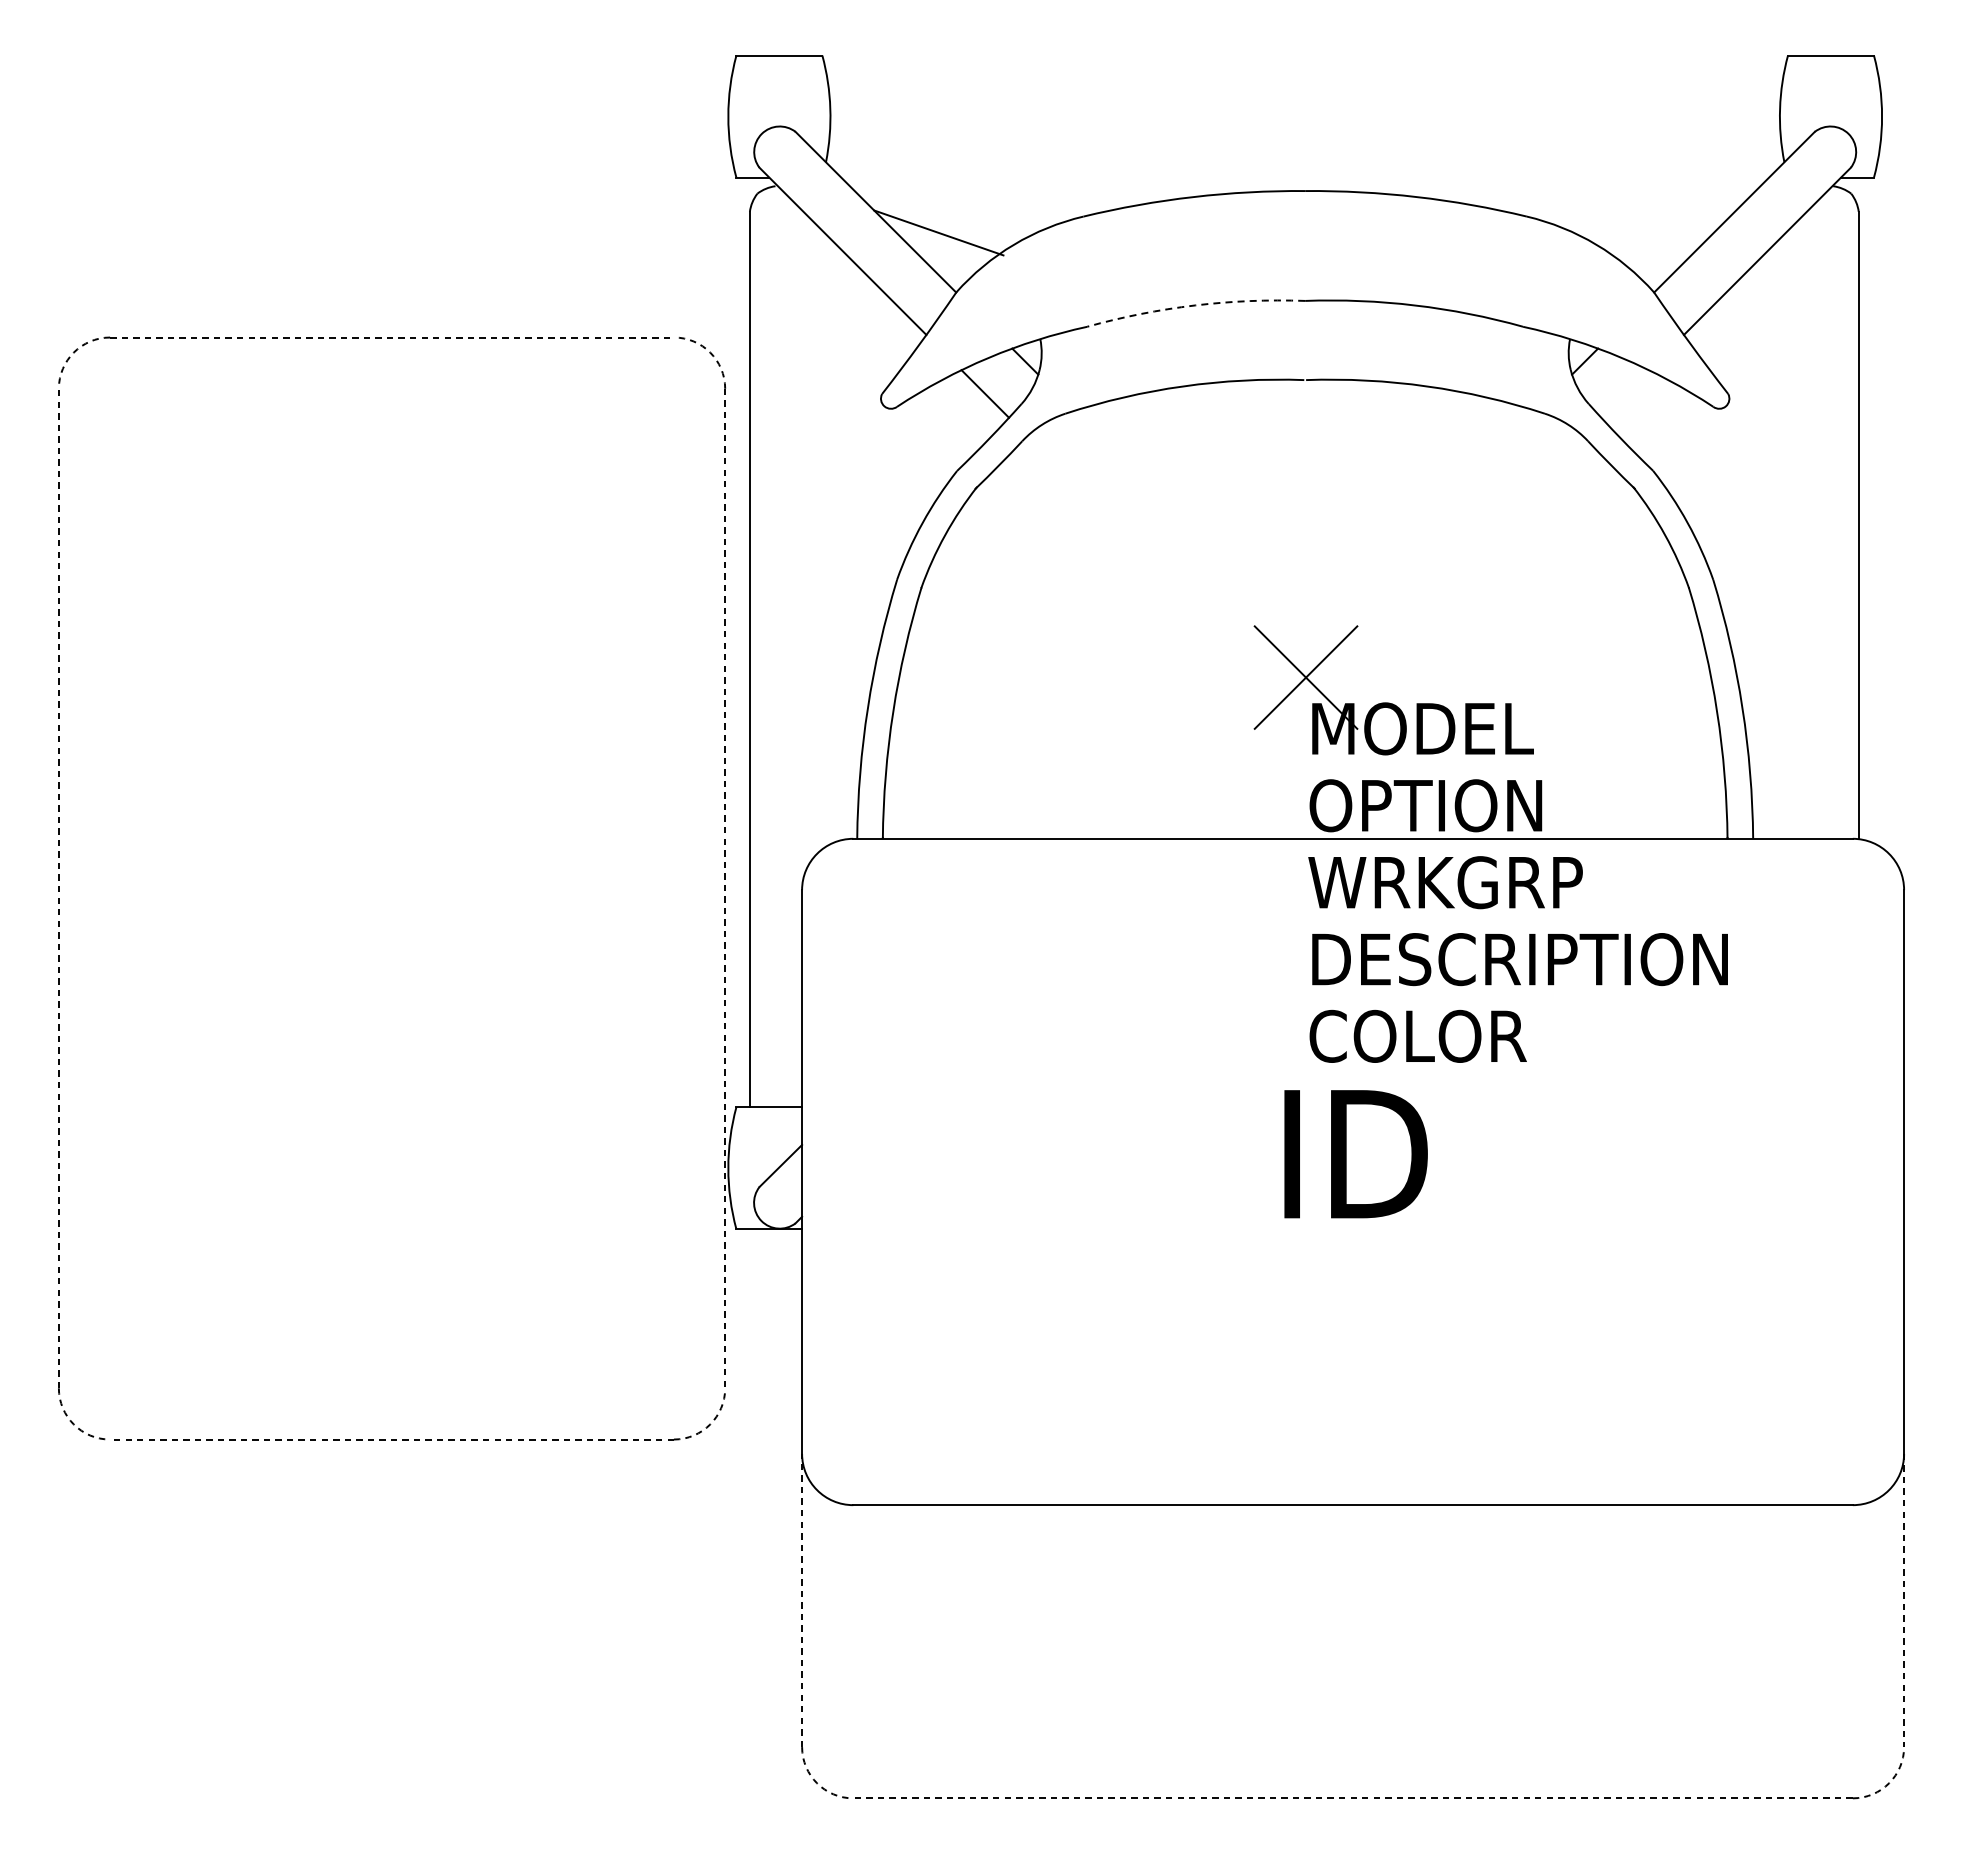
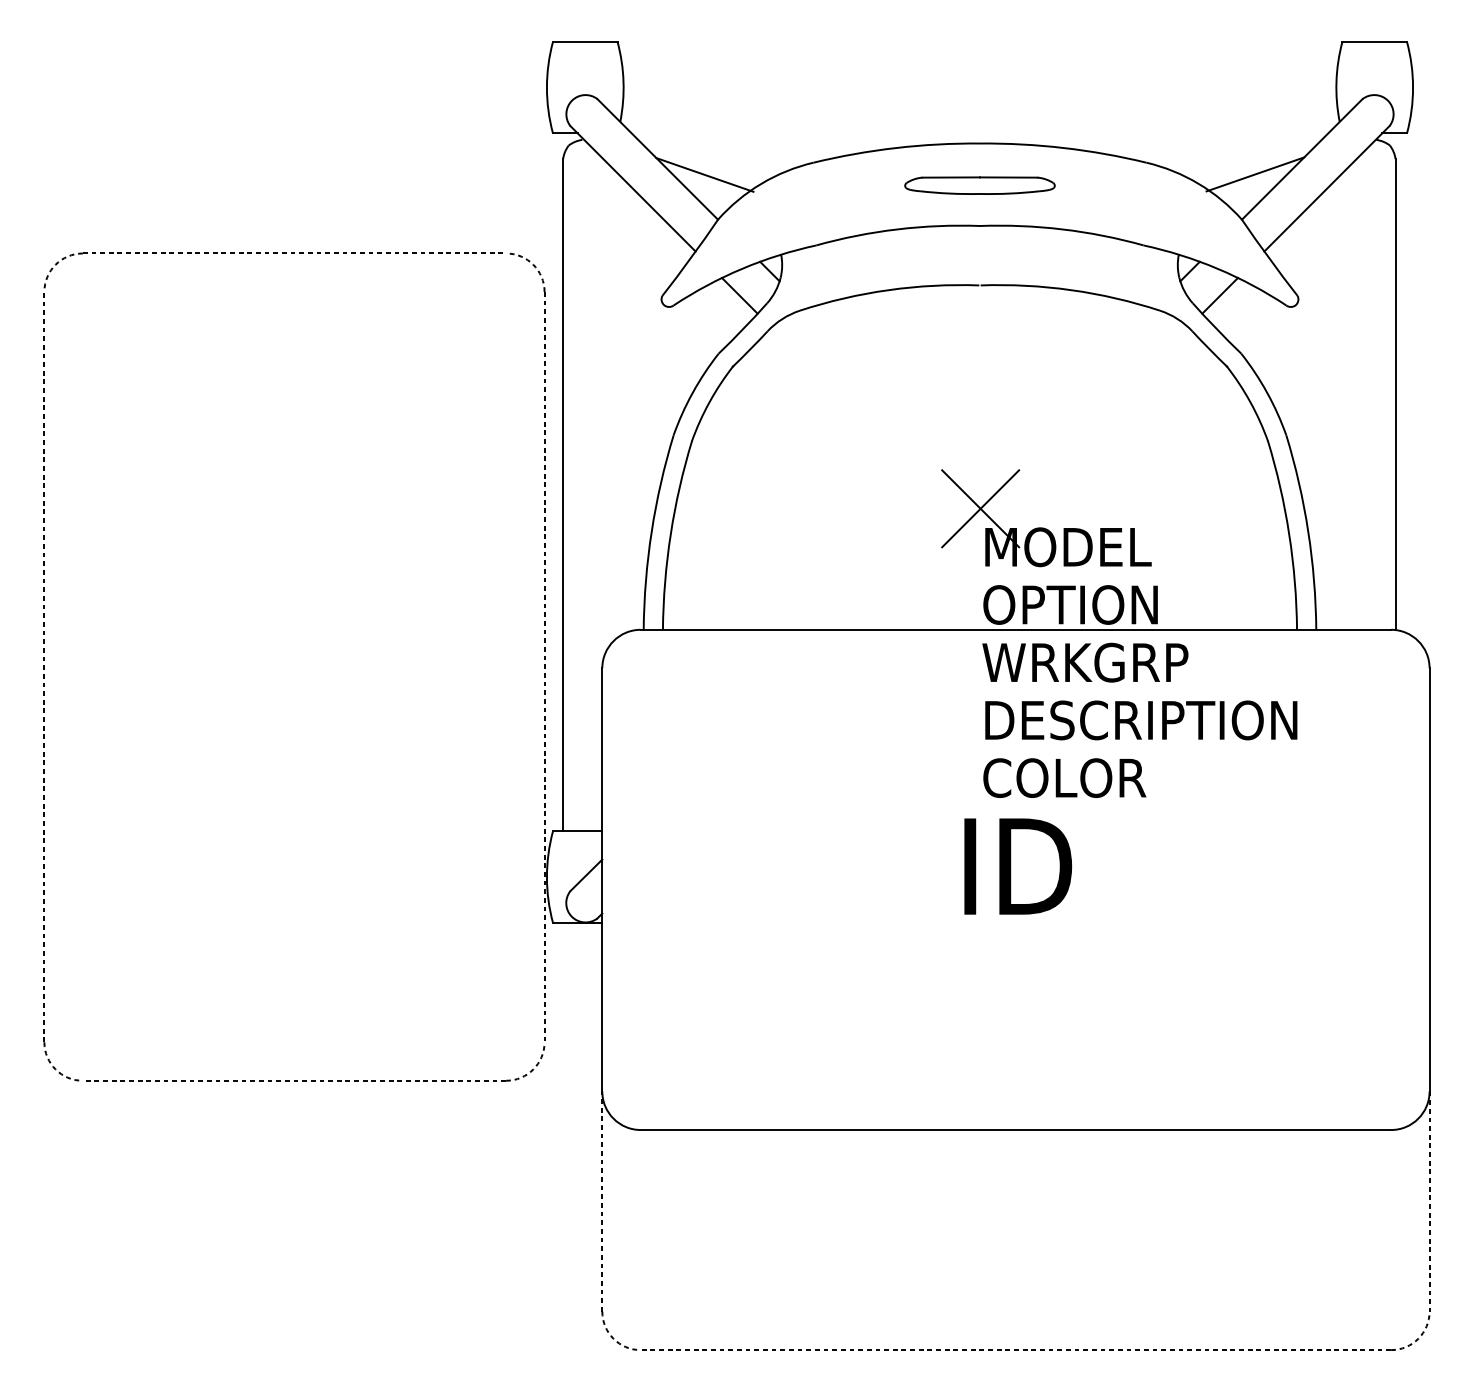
line: (1671, 231) -> (1254, 173), added
part: (1304, 247) -> (979, 185), added
arc: (1195, 305) -> (897, 229), dashed -> solid
line: (1624, 393) -> (1219, 295), added

